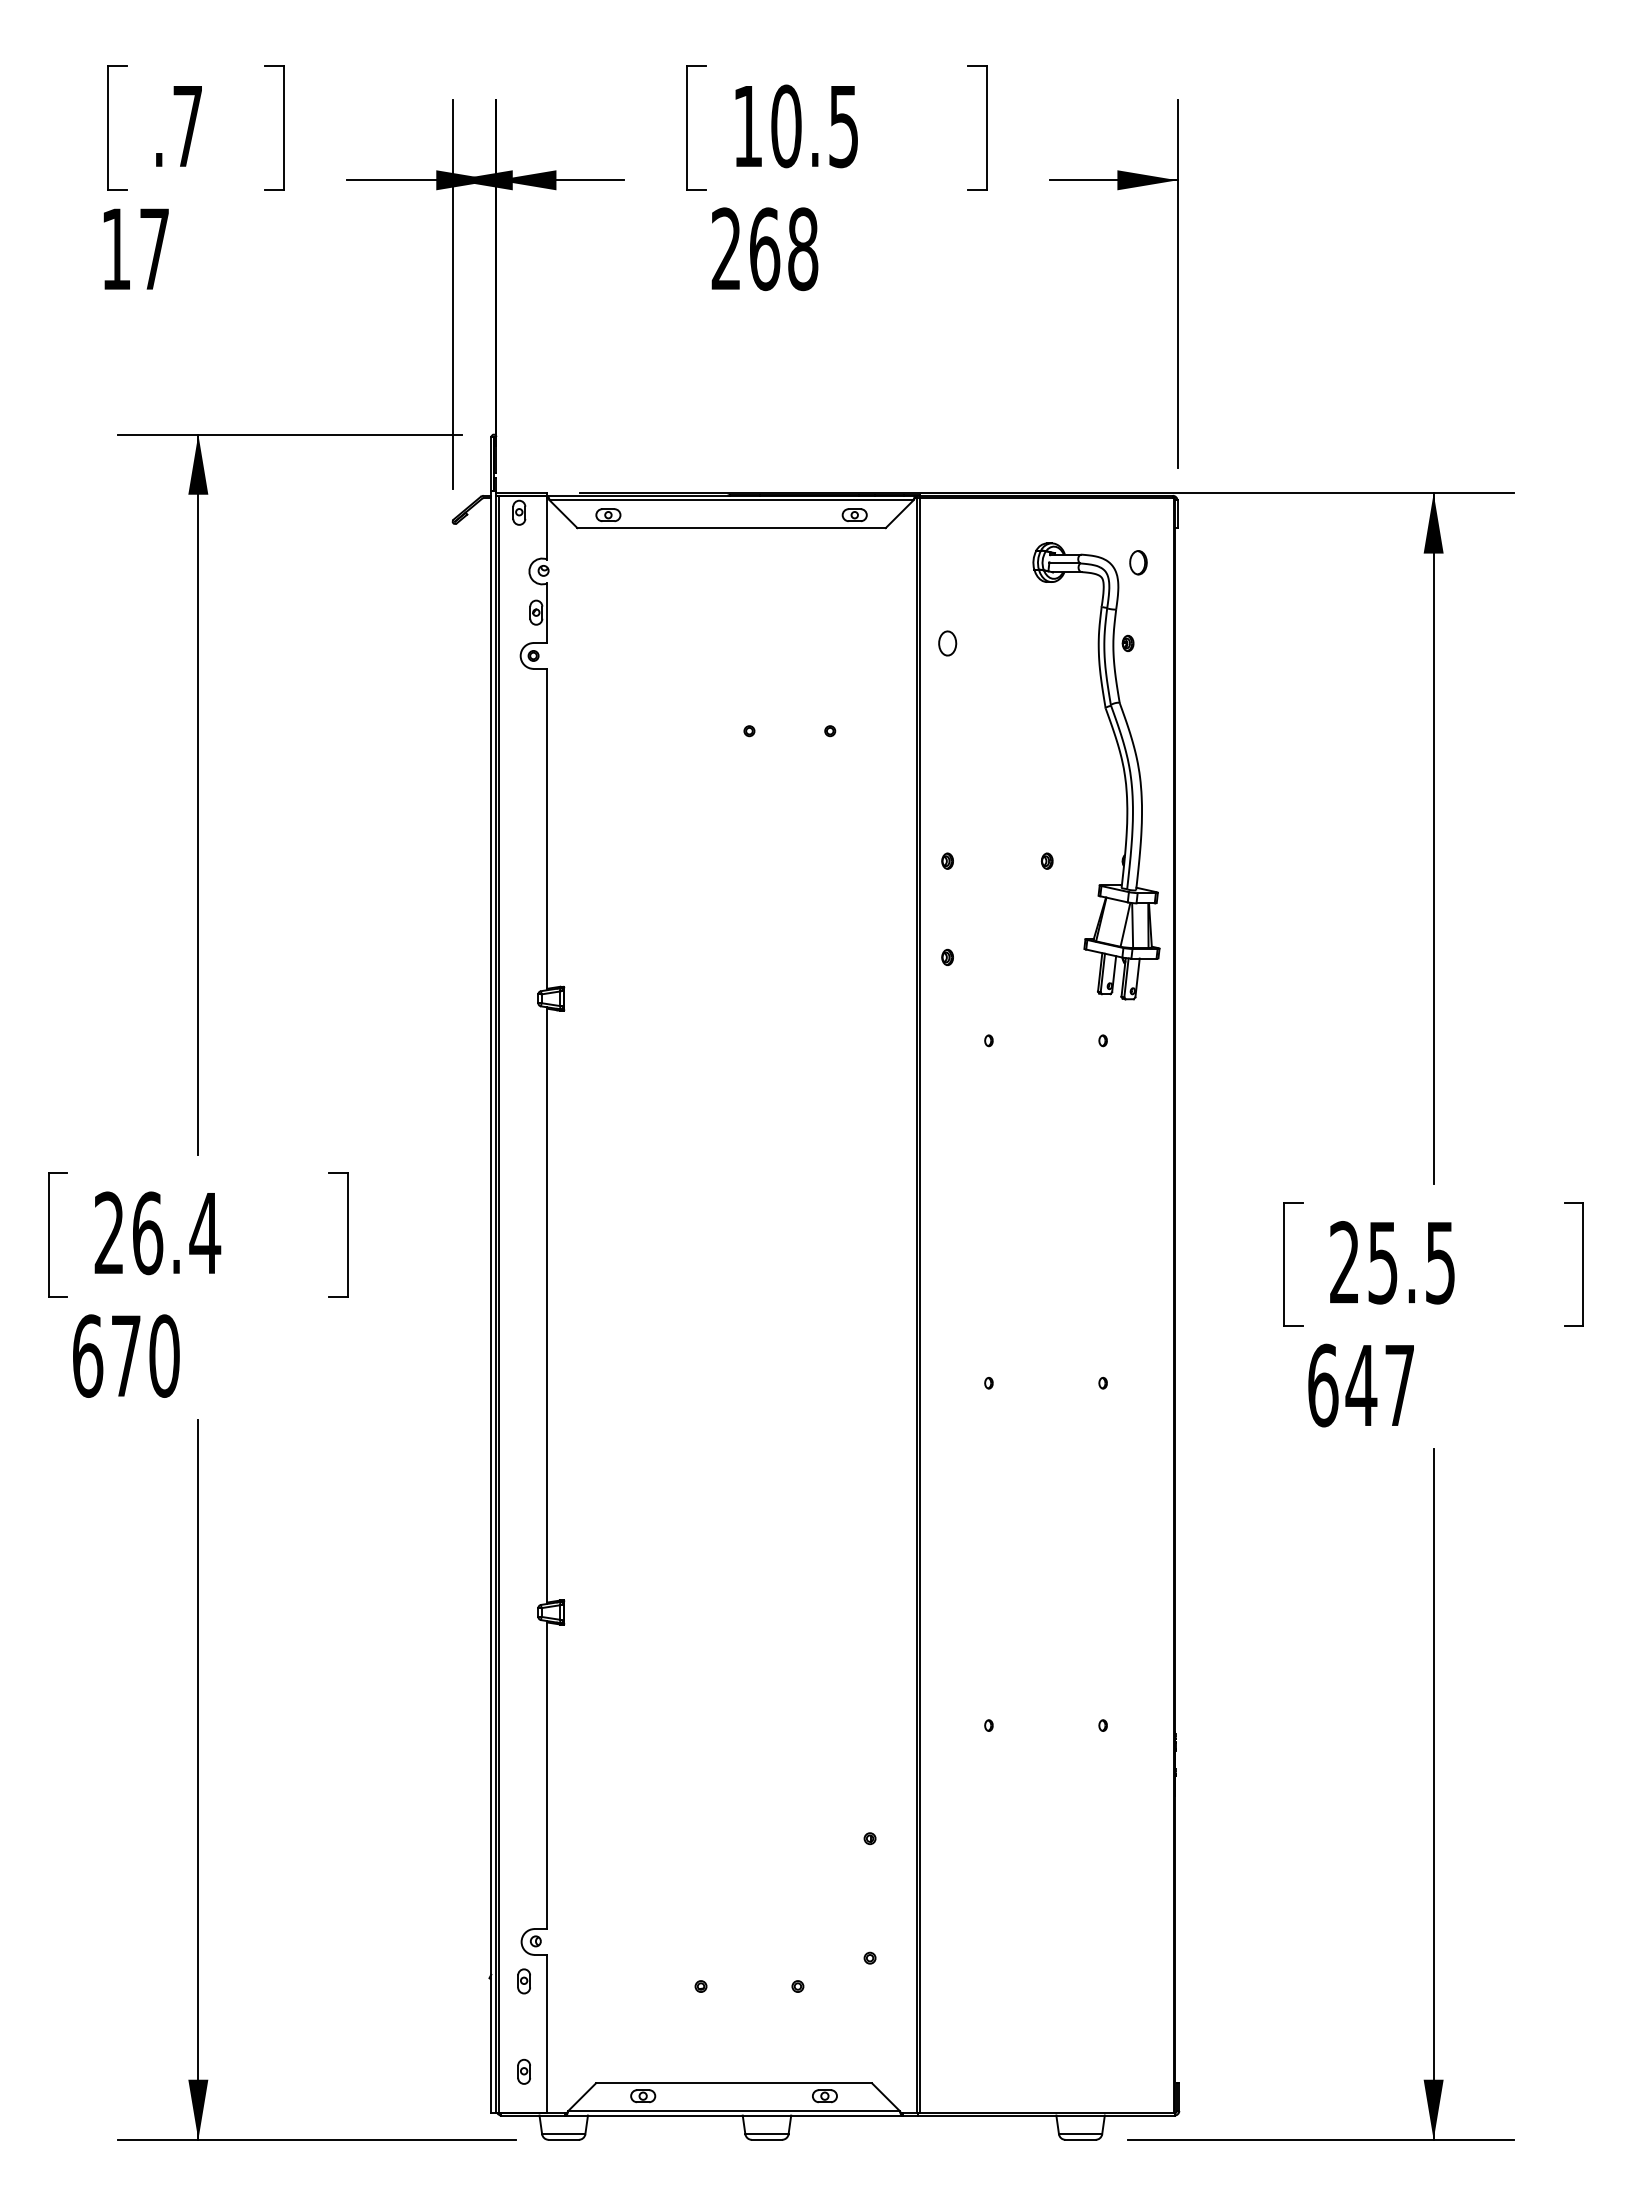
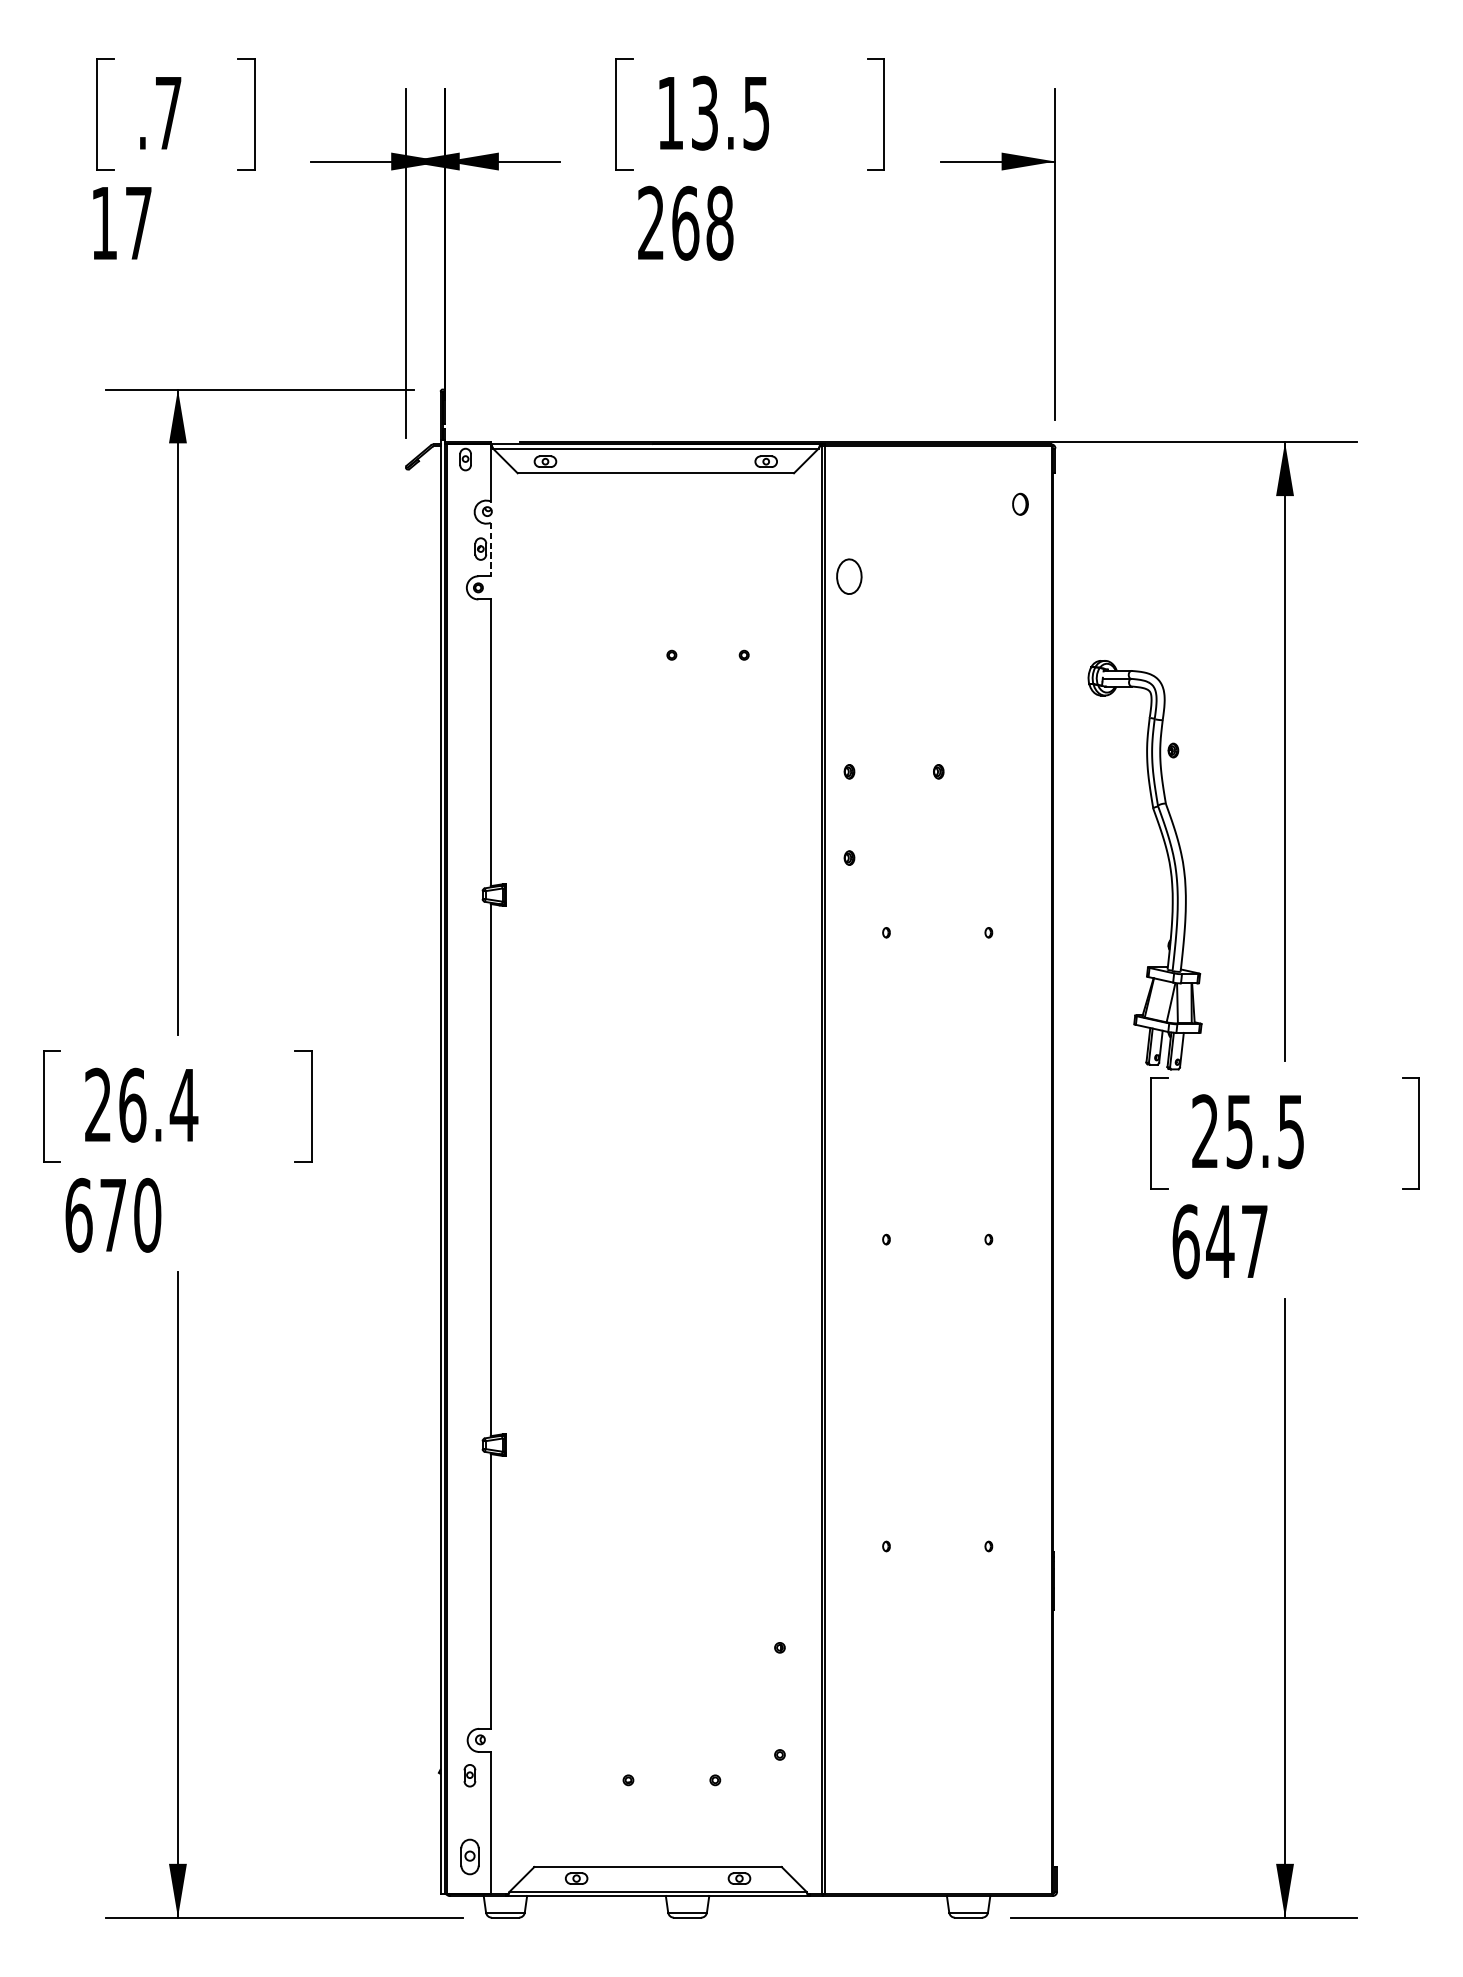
text: (786, 126) -> (705, 113), 10.5 -> 13.5
line: (547, 613) -> (490, 549), solid -> dashed
part: (947, 643) -> (849, 576), size x1.6
part: (1122, 768) -> (1168, 862), moved
part: (523, 2071) -> (469, 1856), size x1.6

